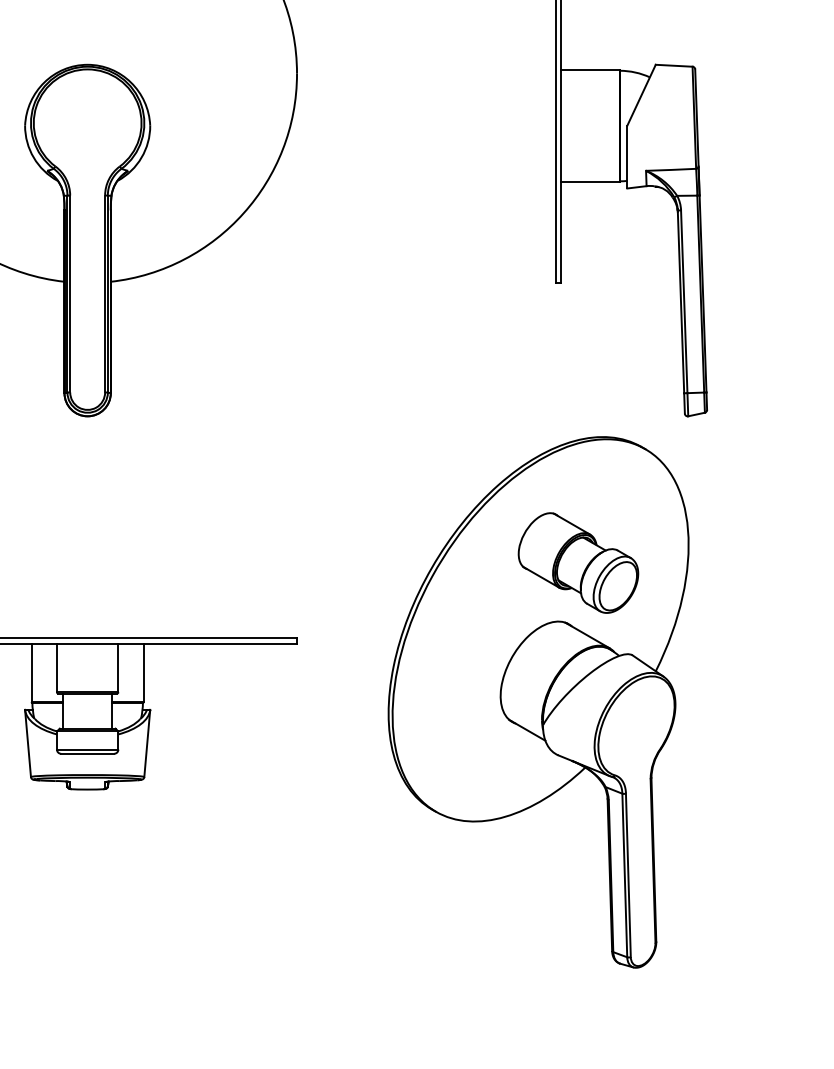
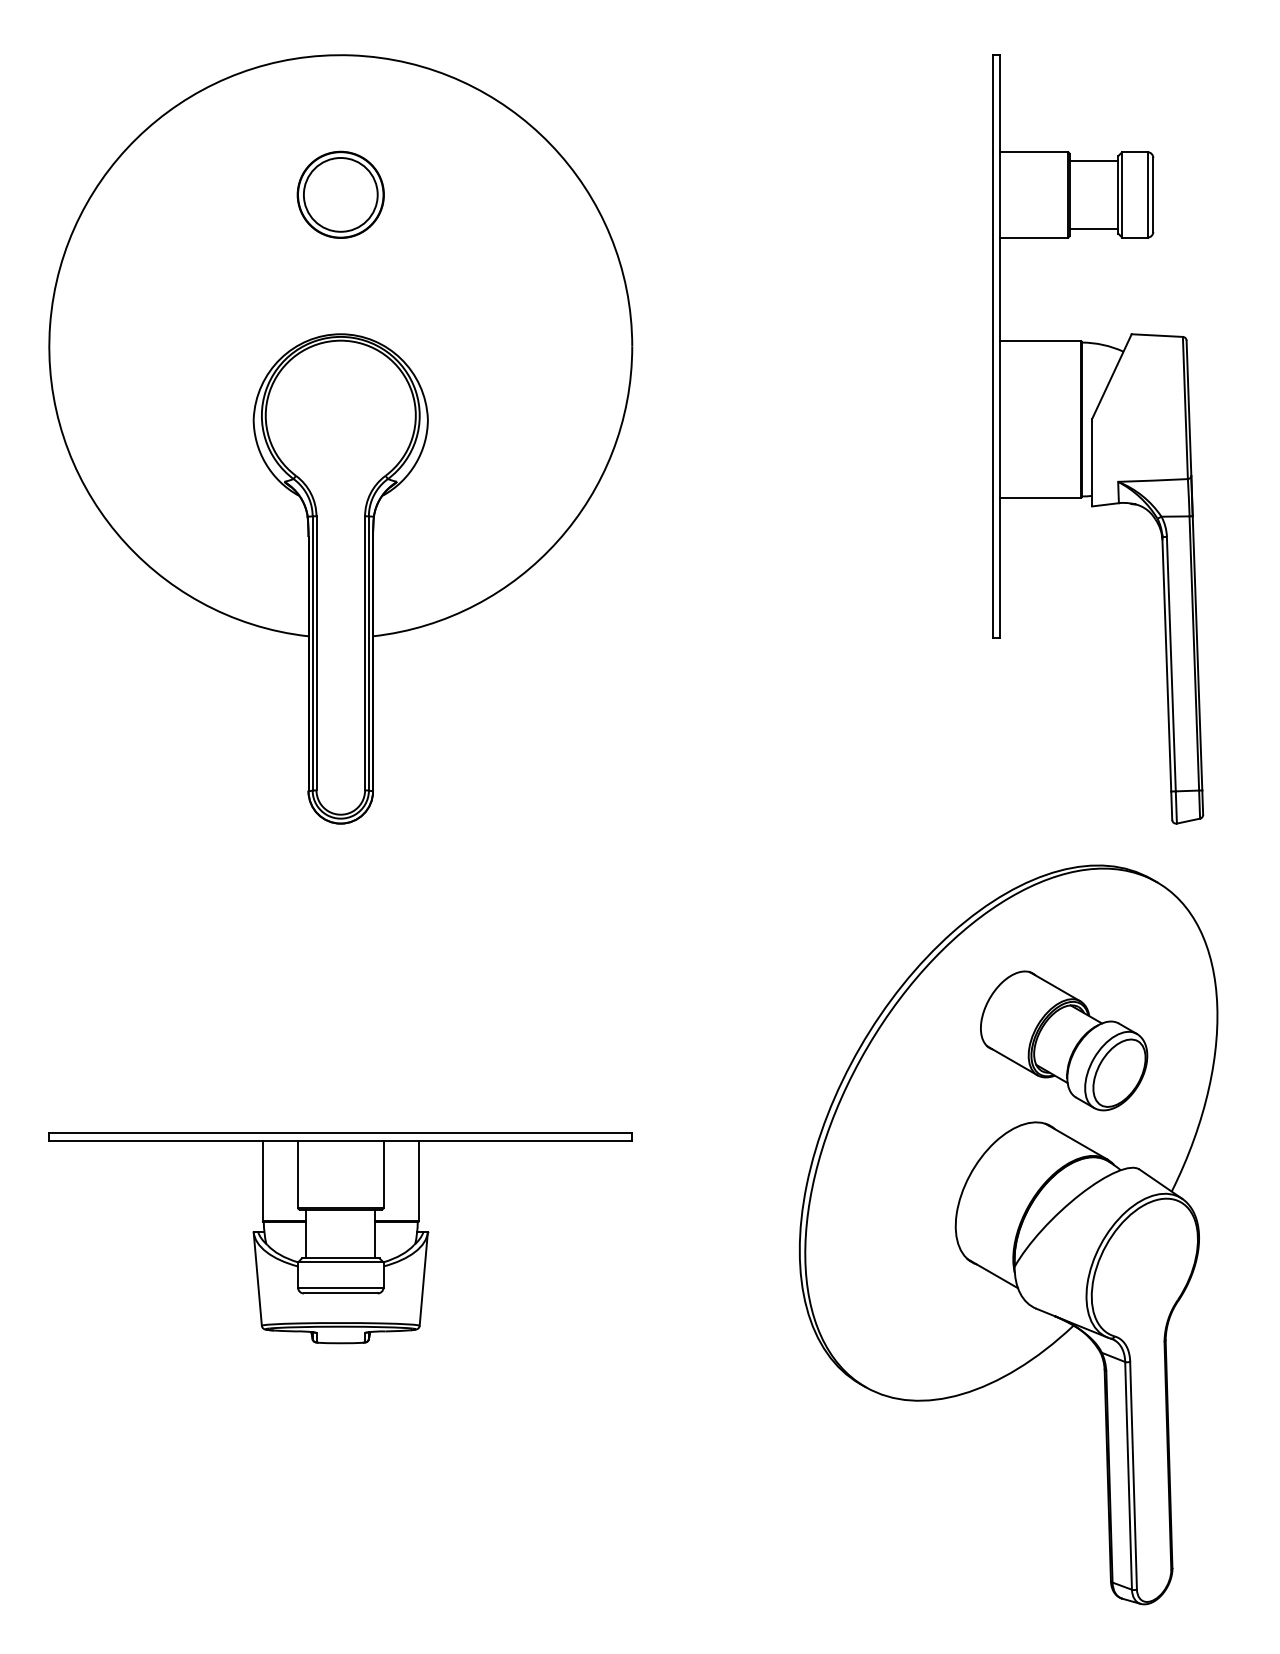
part: (538, 702) -> (1008, 1234), moved

